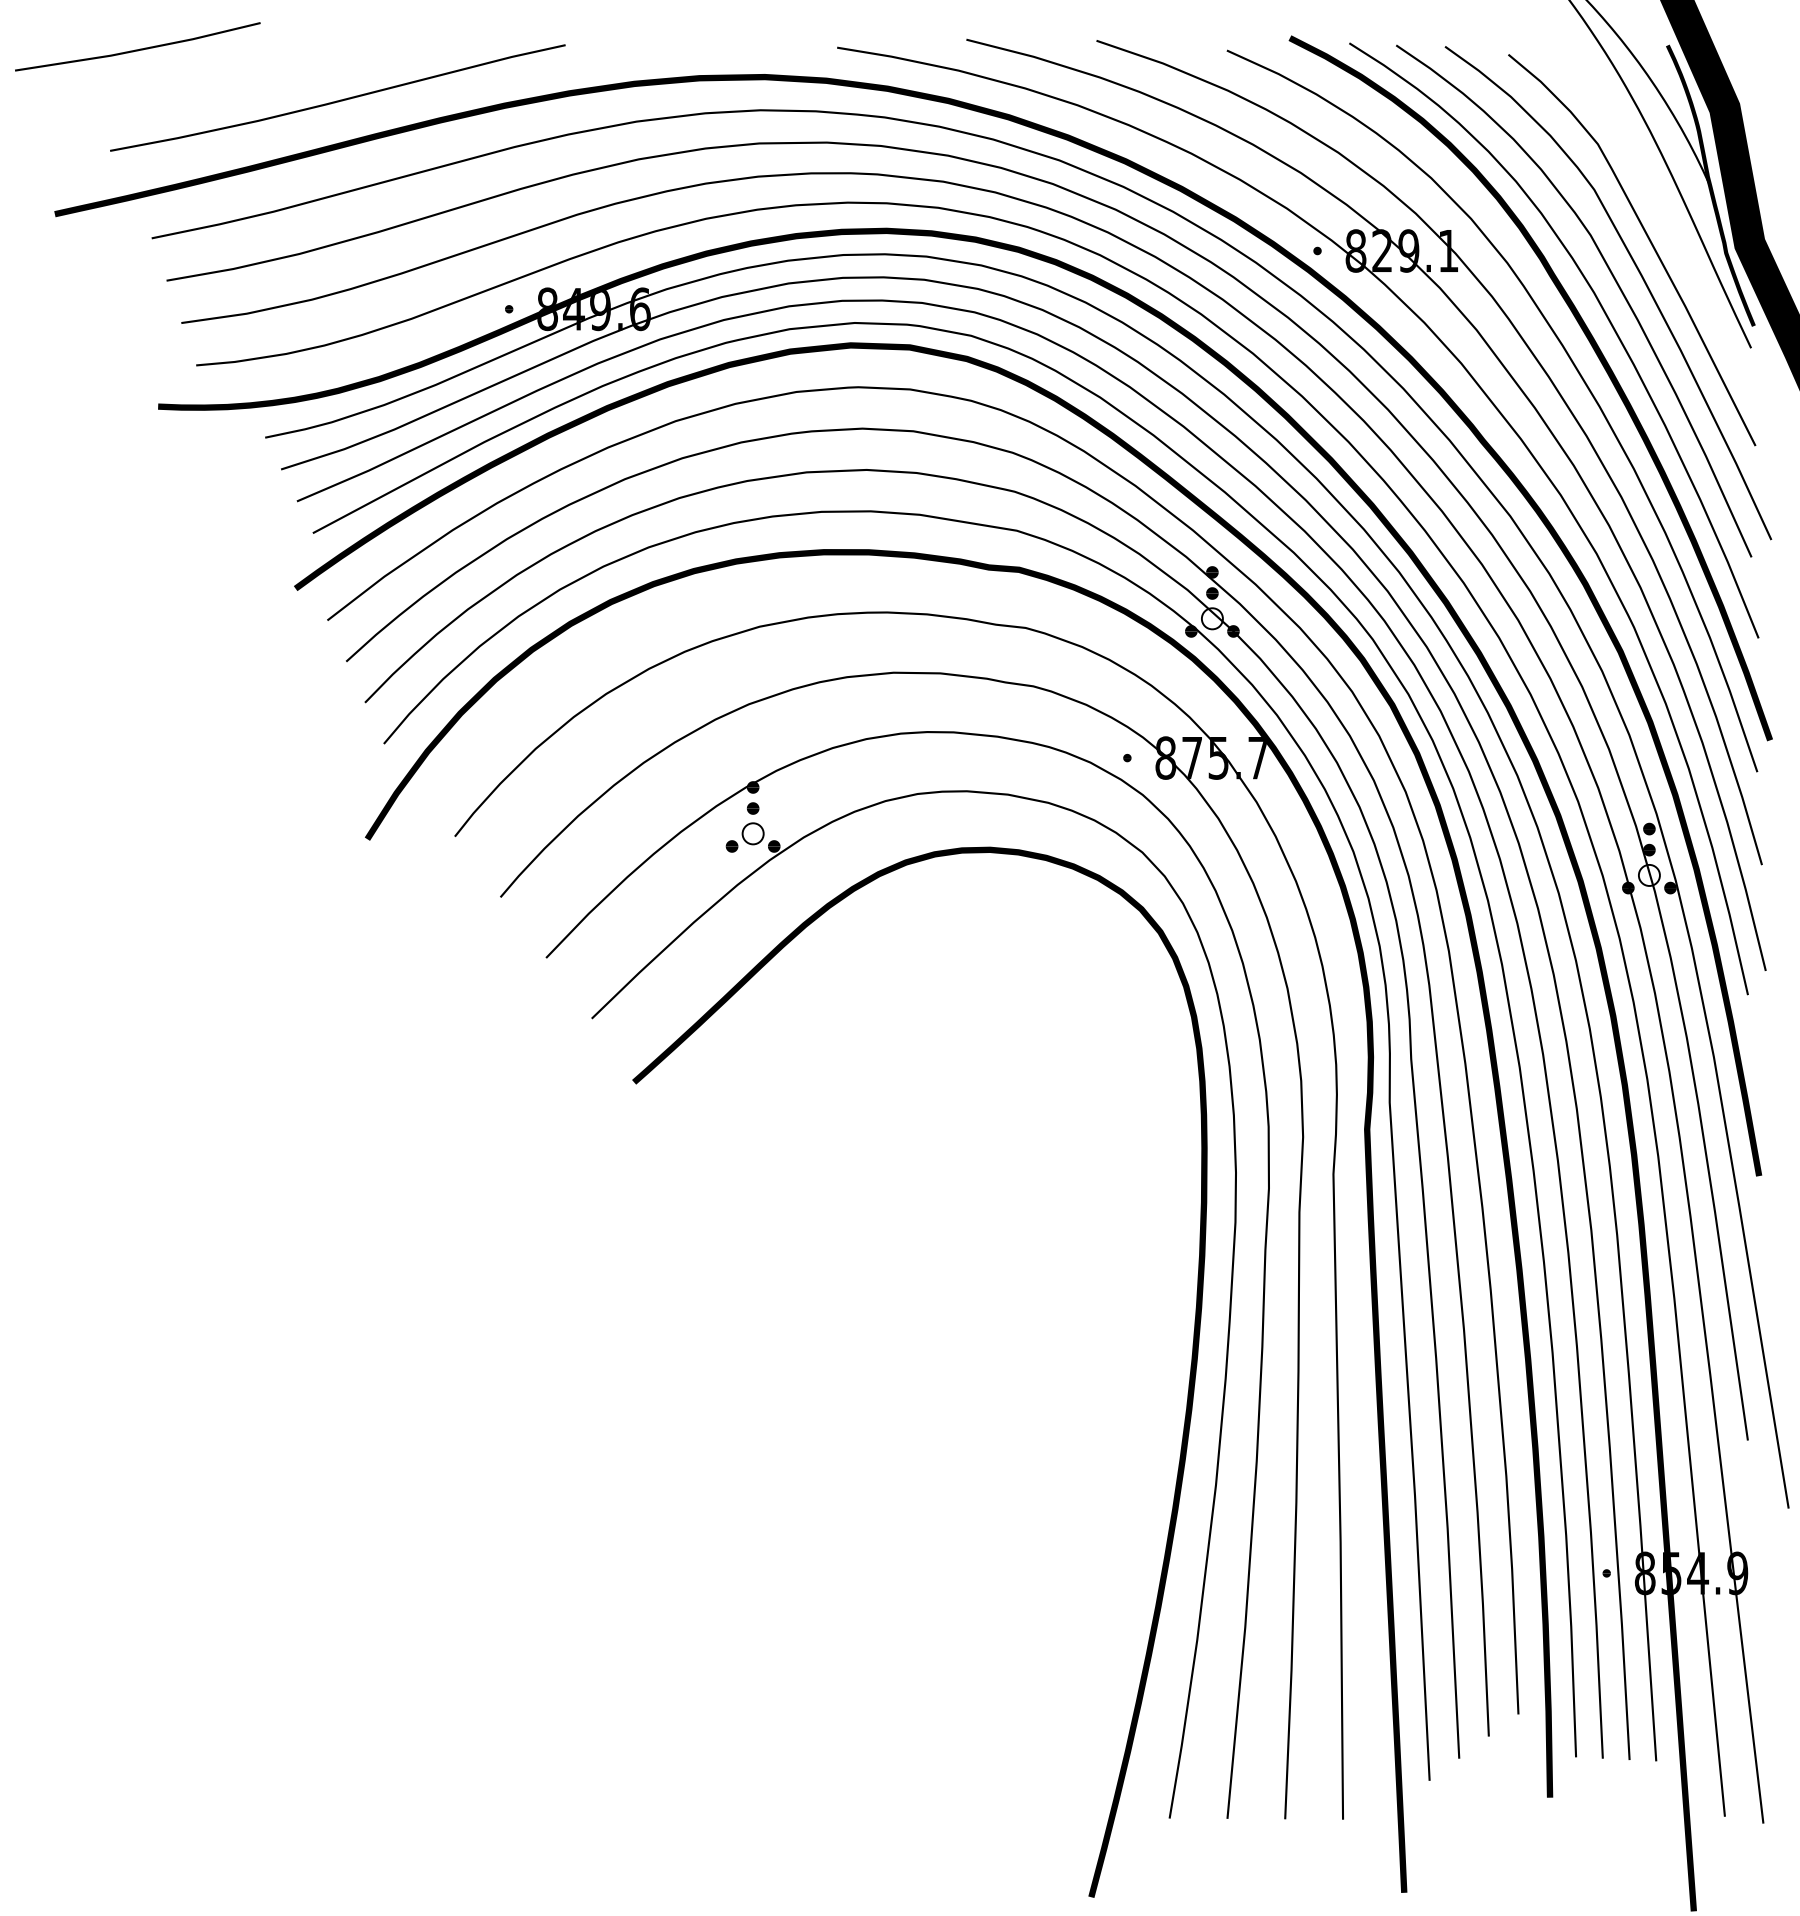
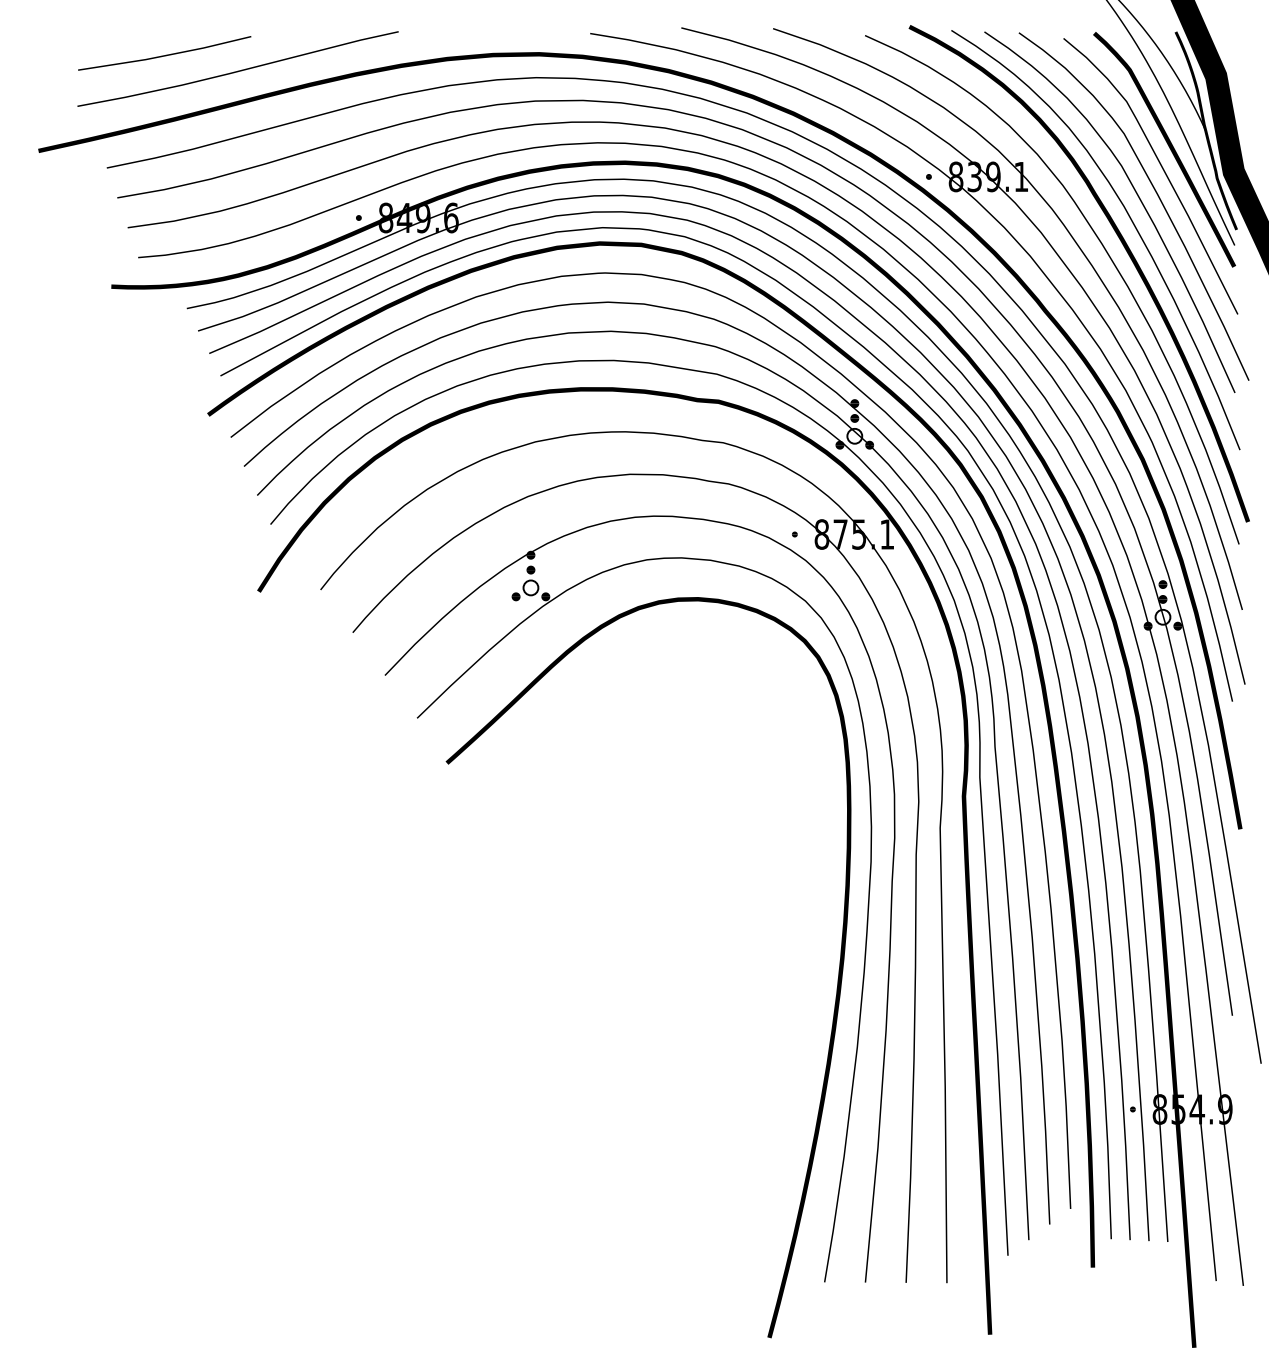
line: (139, 48) -> (165, 54), moved
curve: (1657, 208) -> (1168, 146), added
text: (1382, 250) -> (974, 176), 829.1 -> 839.1
text: (1257, 758) -> (886, 534), 875.7 -> 875.1

